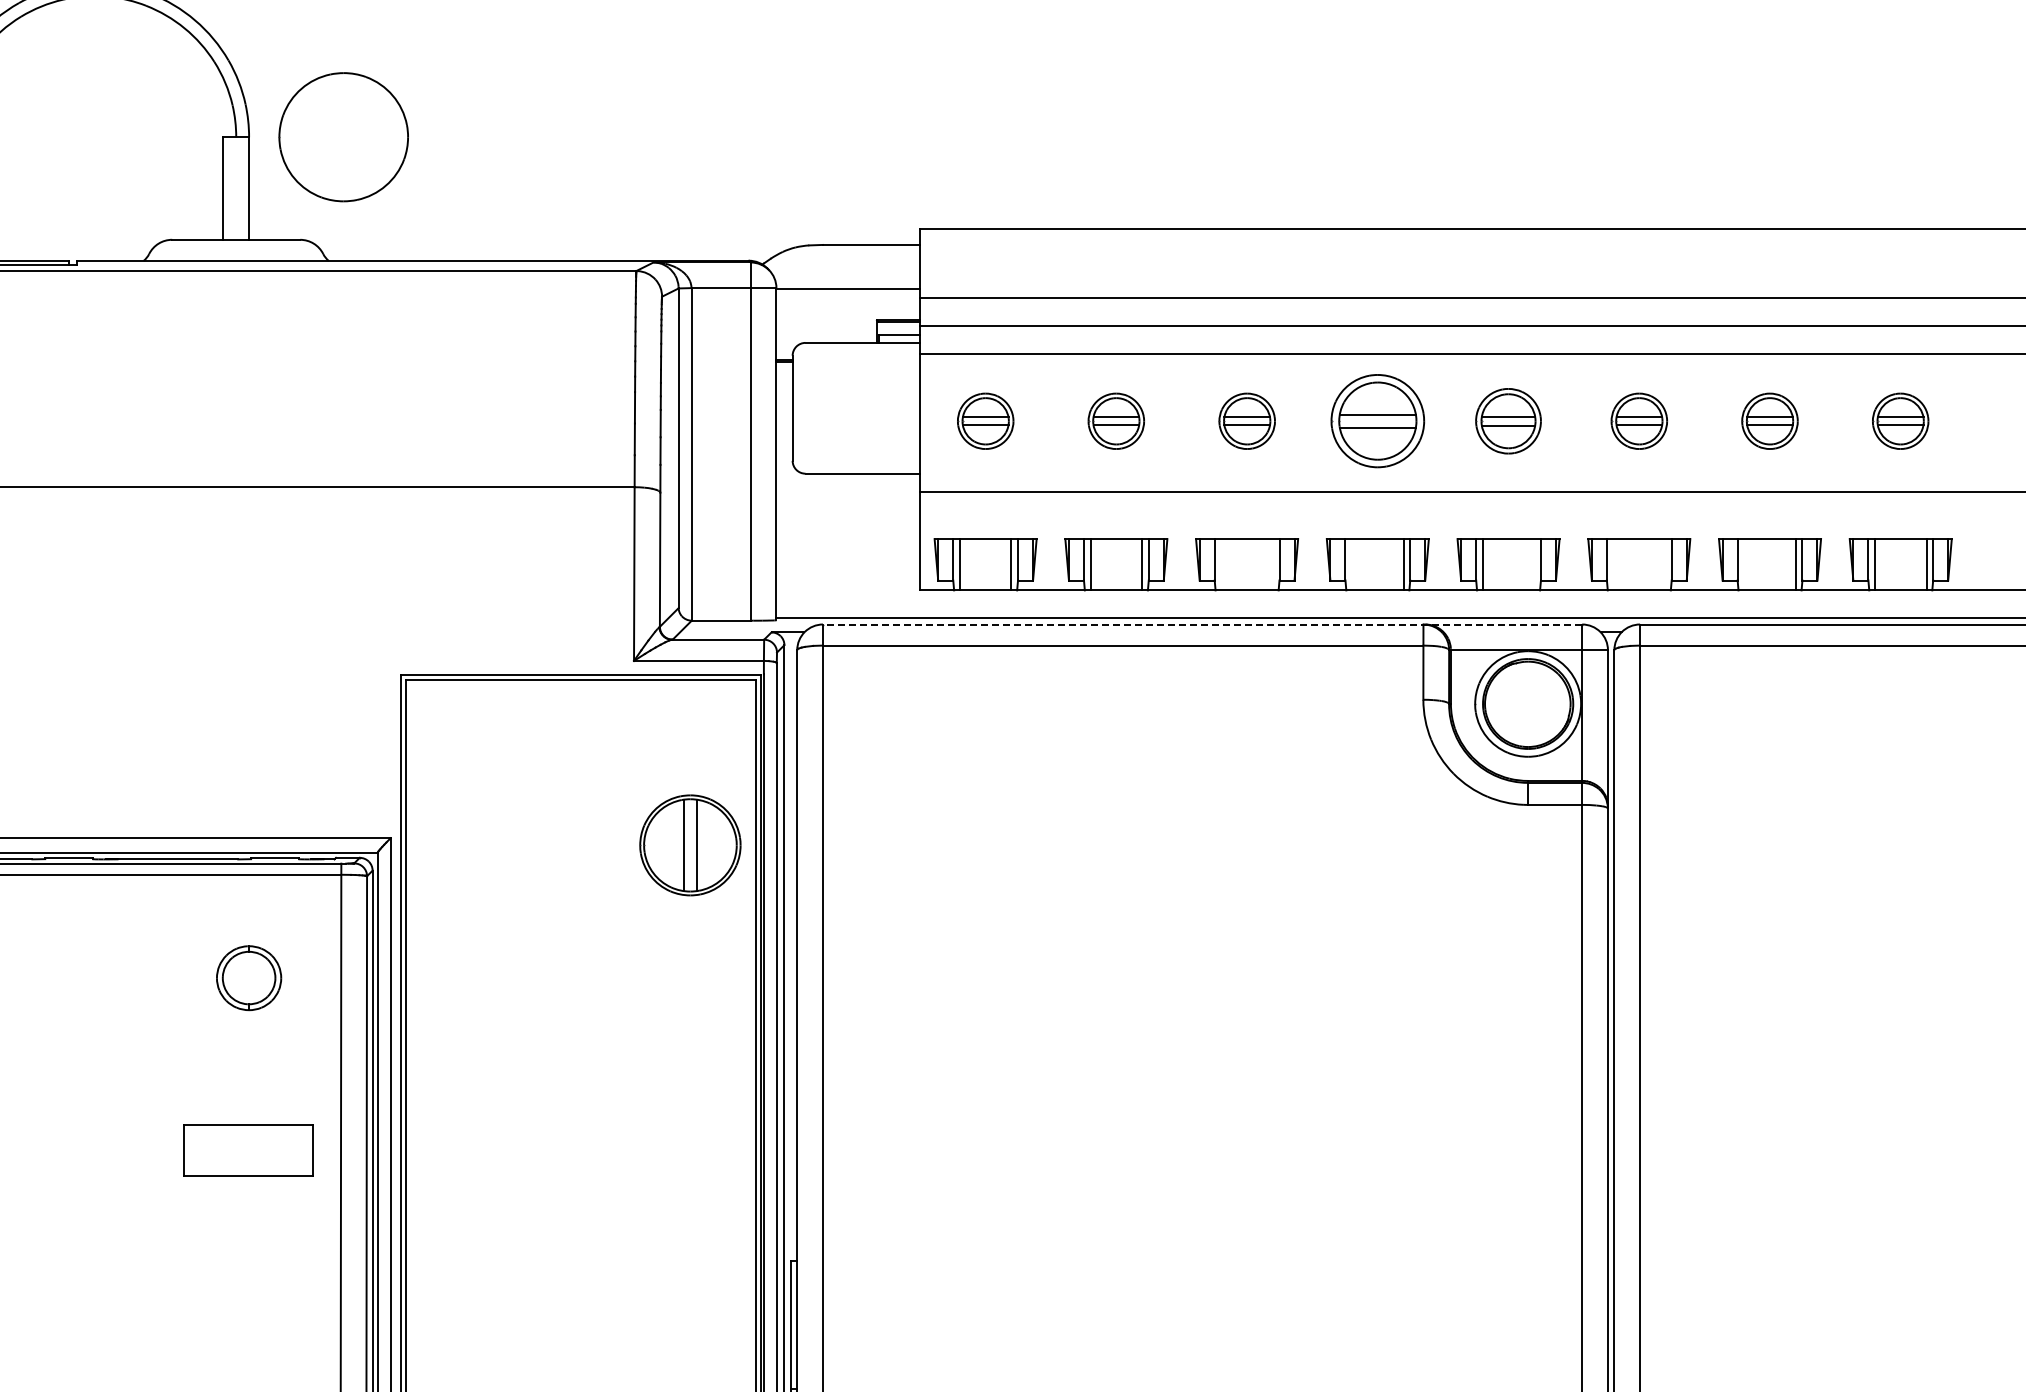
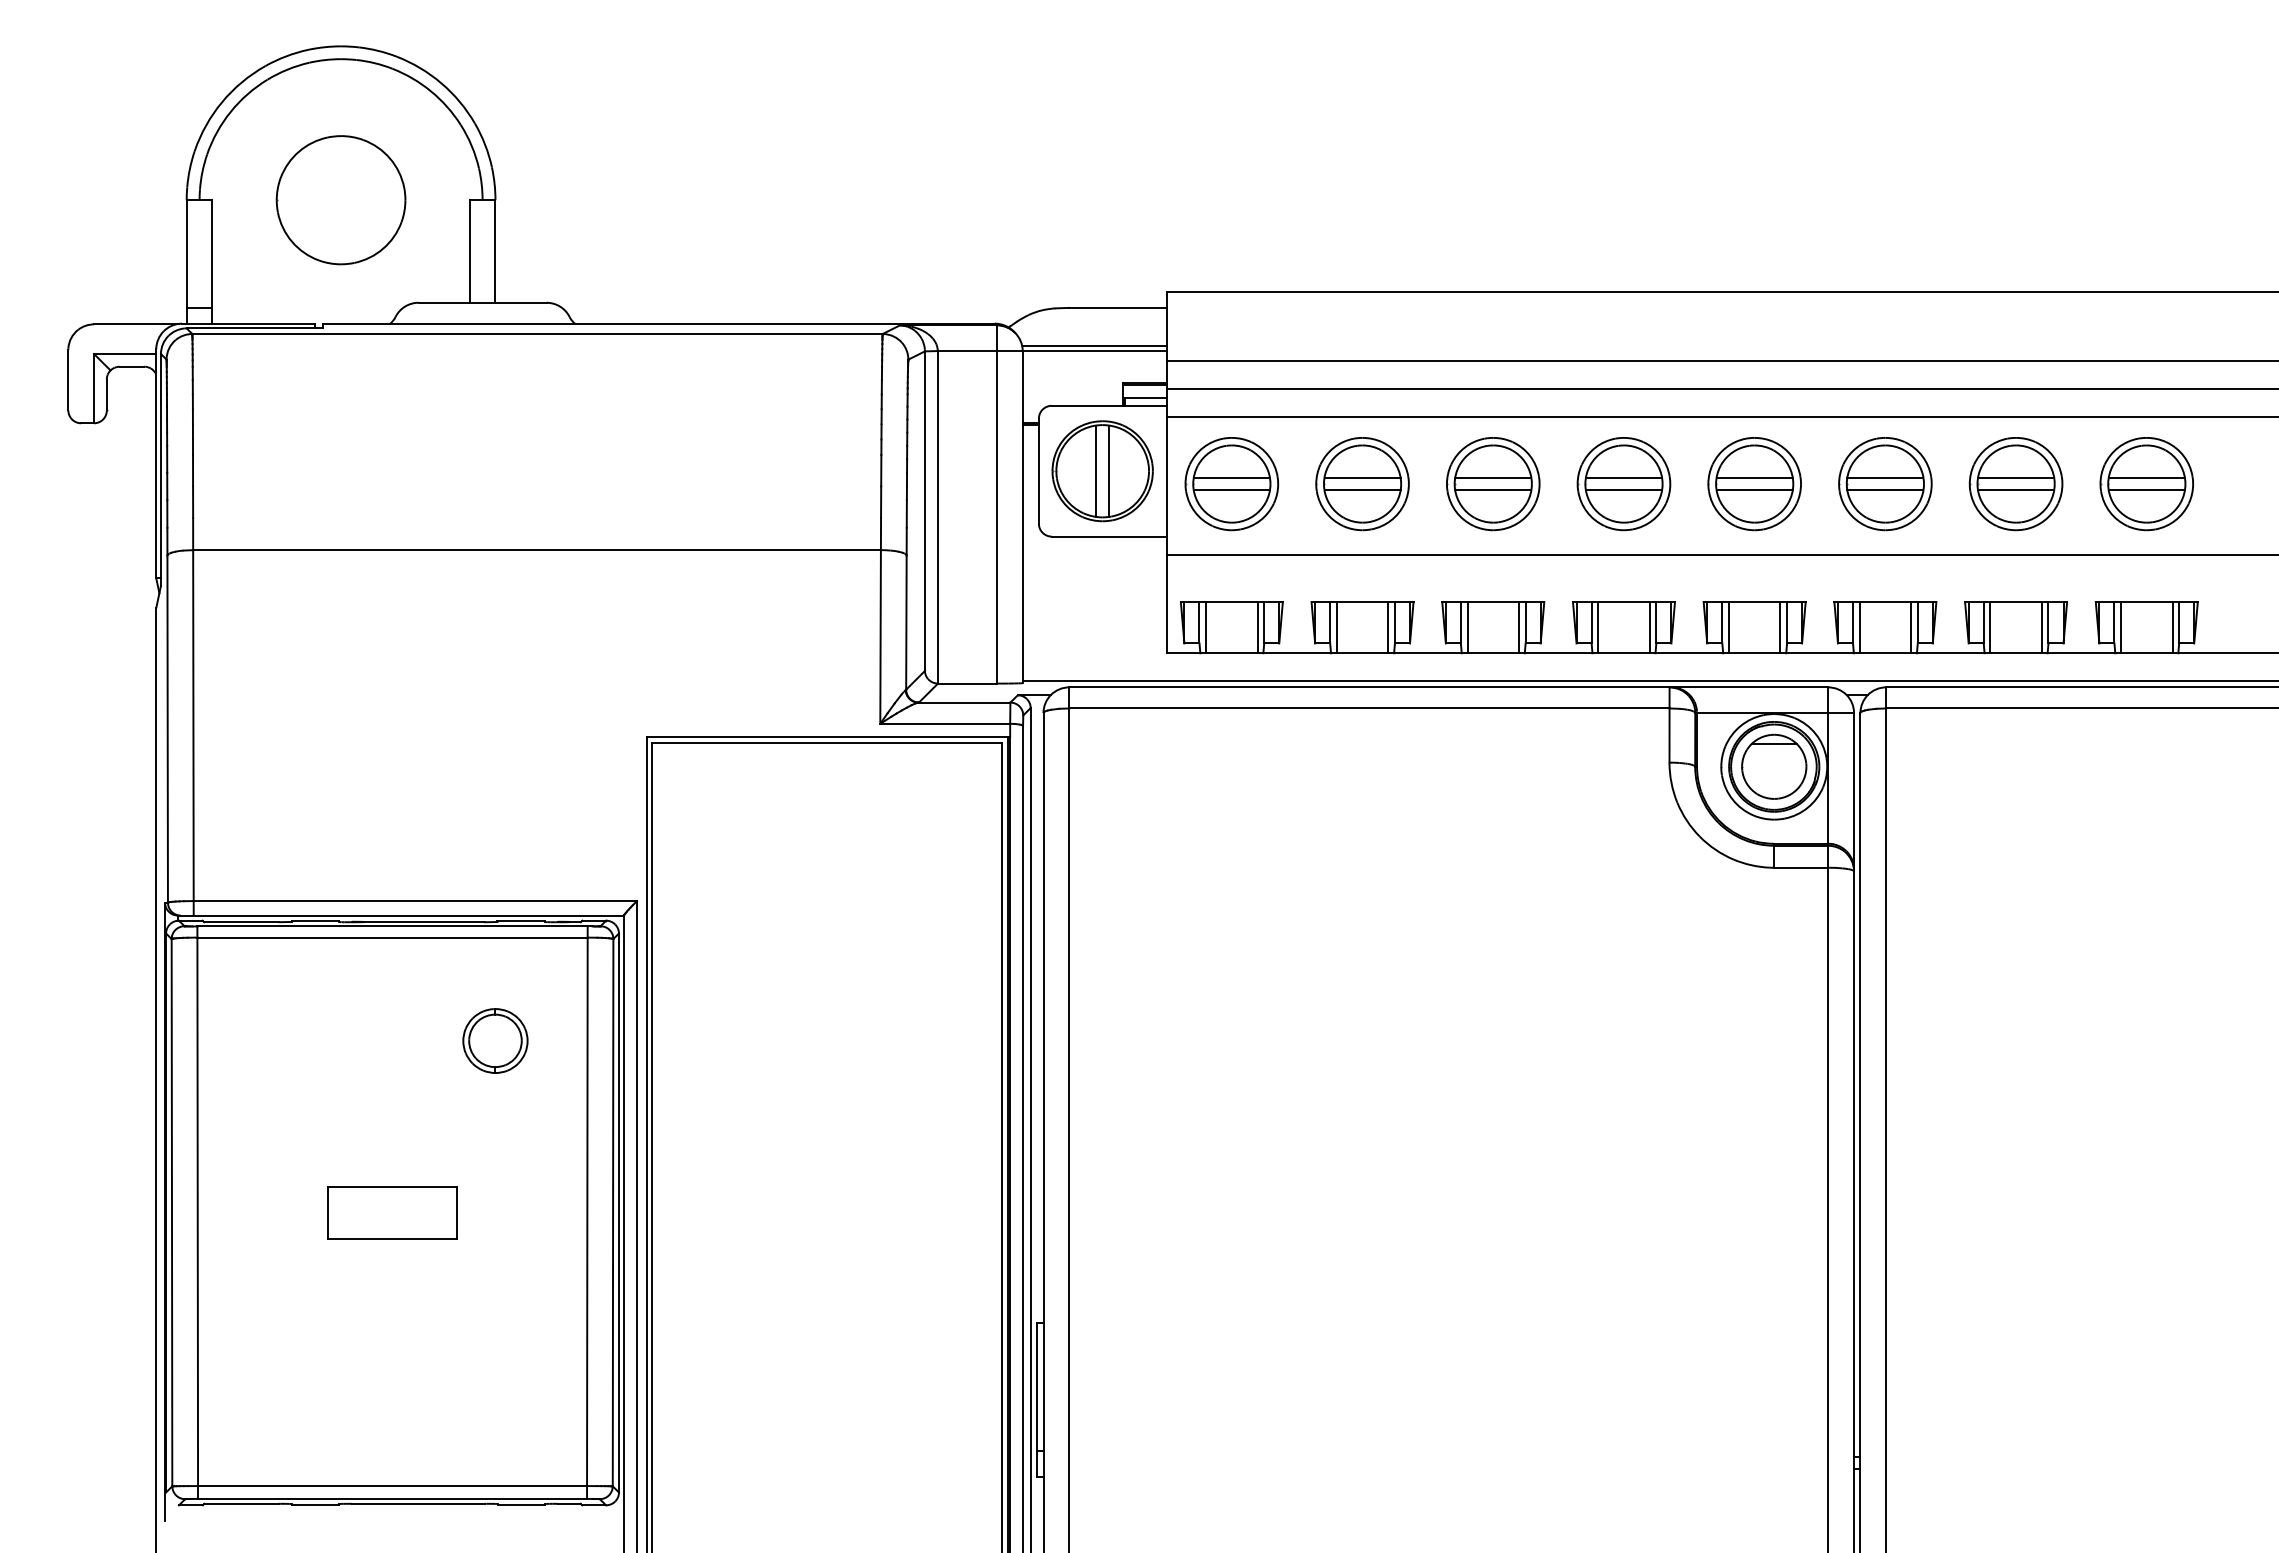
part: (343, 137) -> (340, 200), moved
line: (848, 283) -> (1094, 346), added
part: (985, 421) -> (1231, 484), size x1.67
part: (1116, 421) -> (1362, 484), size x1.67
part: (1247, 421) -> (1493, 484), size x1.67
part: (1508, 421) -> (1754, 484), size x1.43
part: (1639, 421) -> (1885, 484), size x1.67
part: (1769, 421) -> (2015, 484), size x1.67
part: (1900, 421) -> (2146, 484), size x1.67
line: (1221, 564) -> (1467, 627), added
line: (1273, 564) -> (1519, 627), added
line: (1352, 564) -> (1598, 627), added
line: (1534, 564) -> (1780, 627), added
line: (1613, 564) -> (1859, 627), added
line: (1665, 564) -> (1911, 627), added
line: (1744, 564) -> (1990, 627), added
line: (1202, 624) -> (1448, 687), dashed -> solid
part: (1528, 703) -> (1774, 766), added
part: (690, 845) -> (1102, 471), moved
part: (248, 1149) -> (392, 1212), moved

